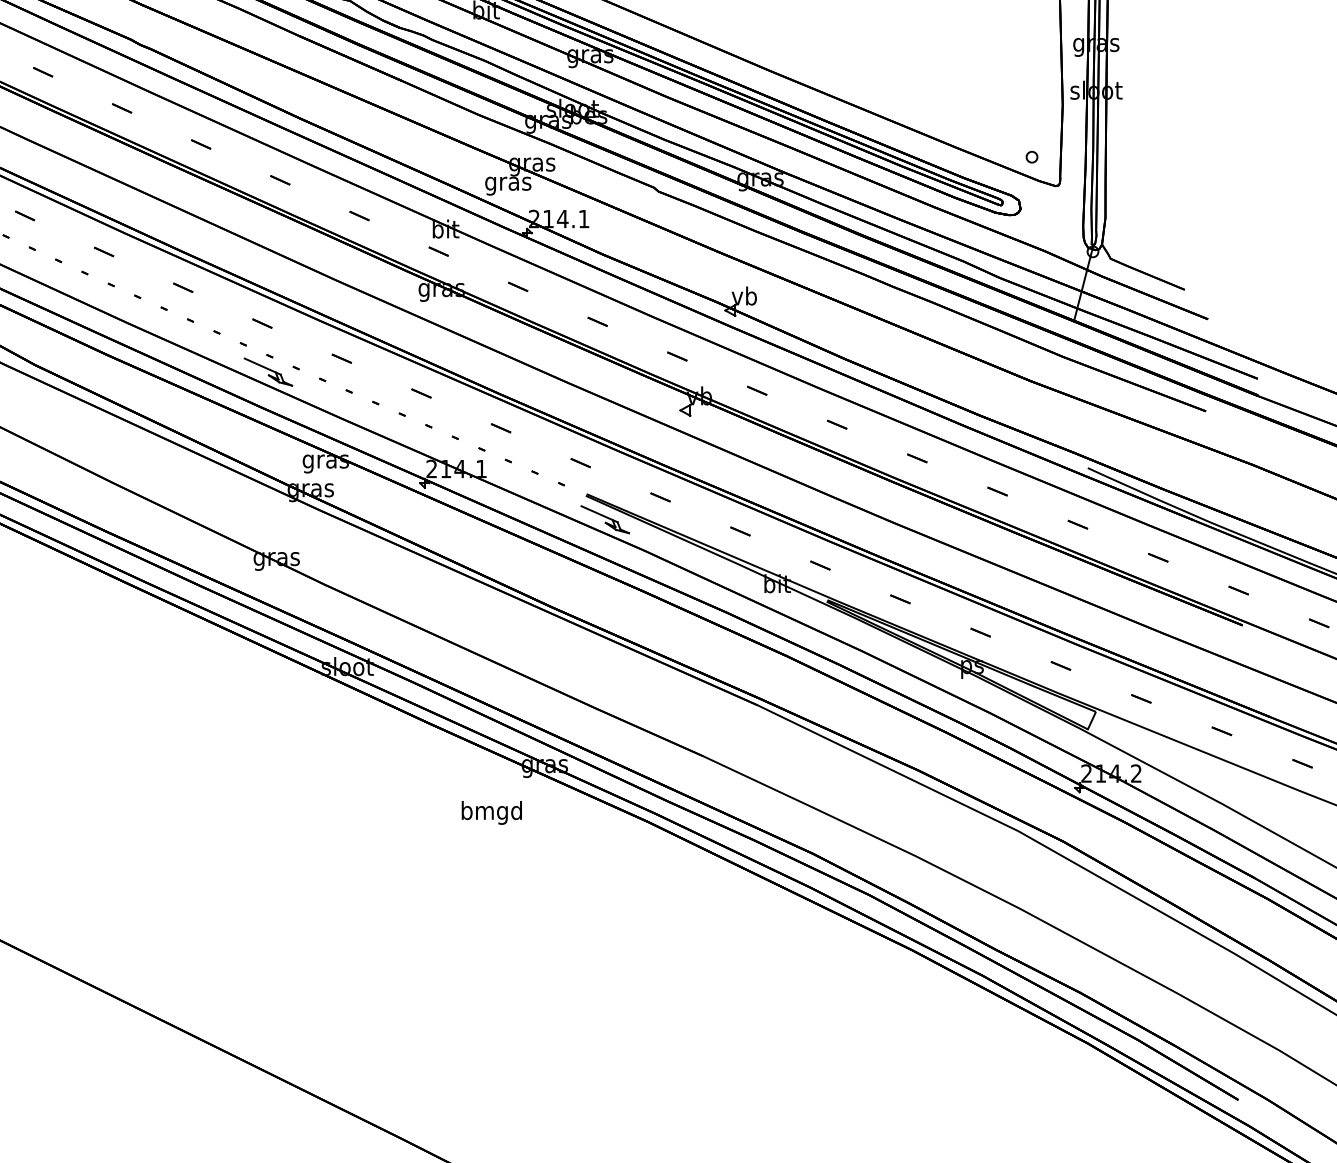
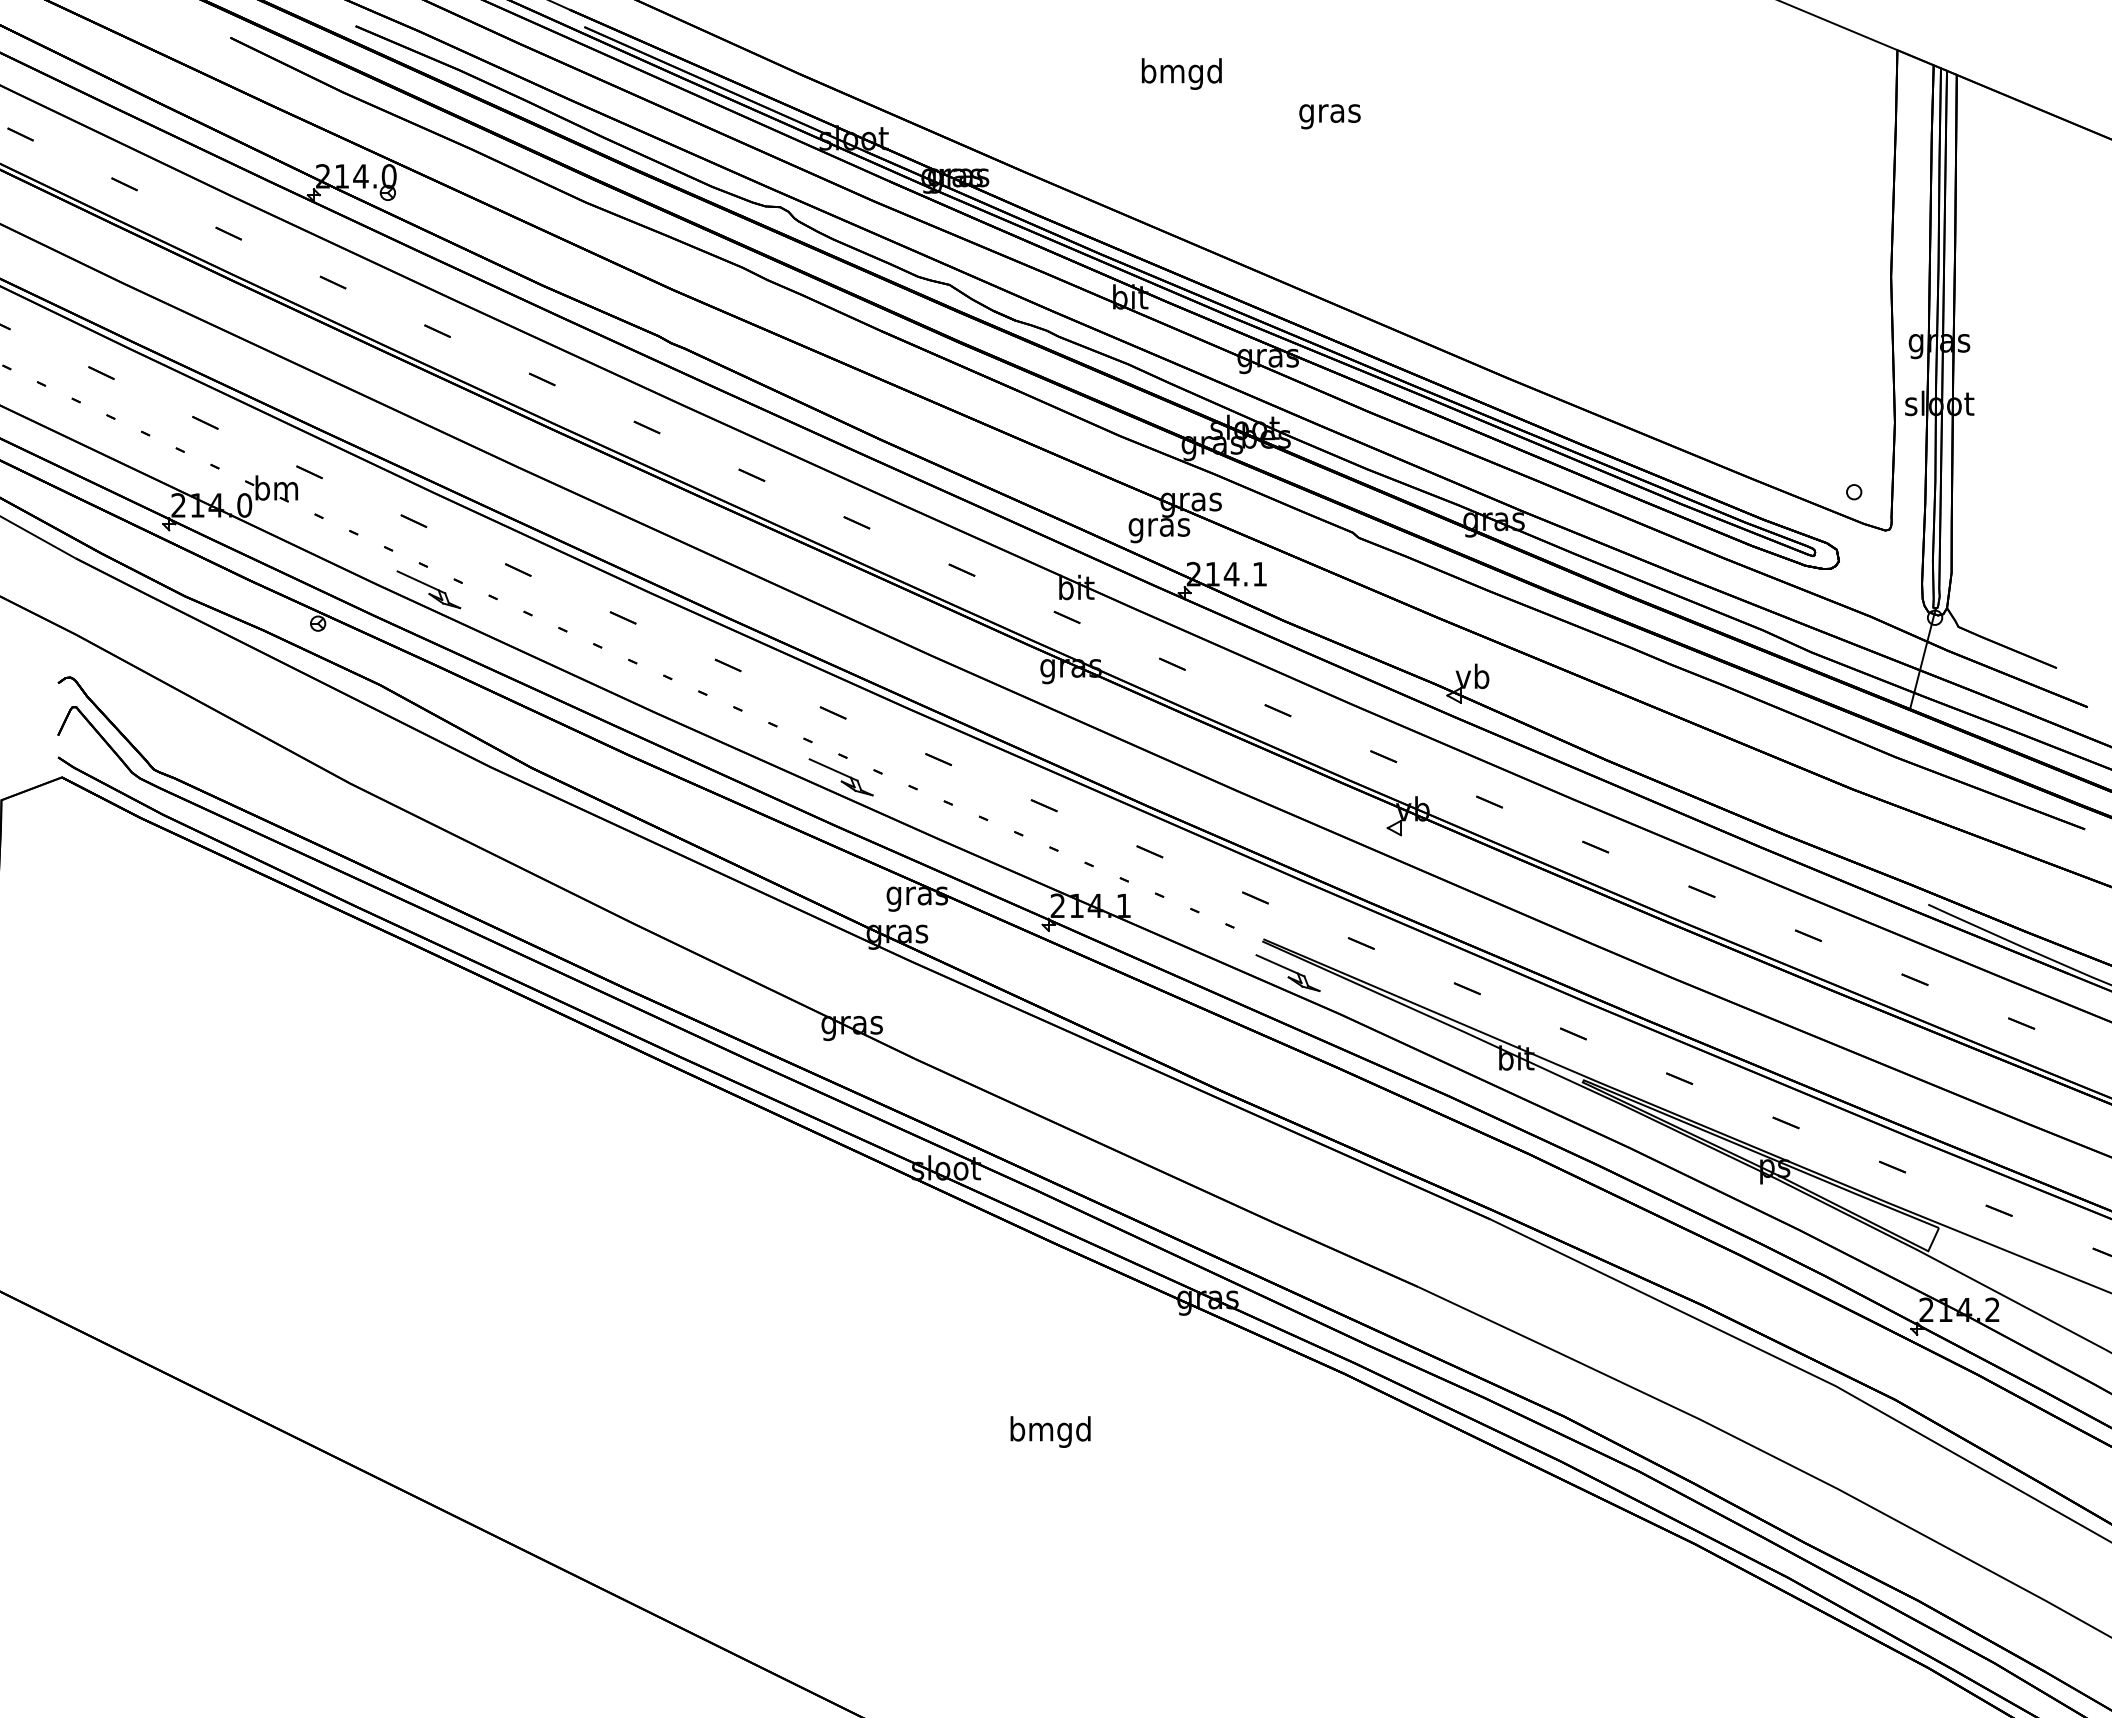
text: (491, 812) -> (1050, 1431), moved

